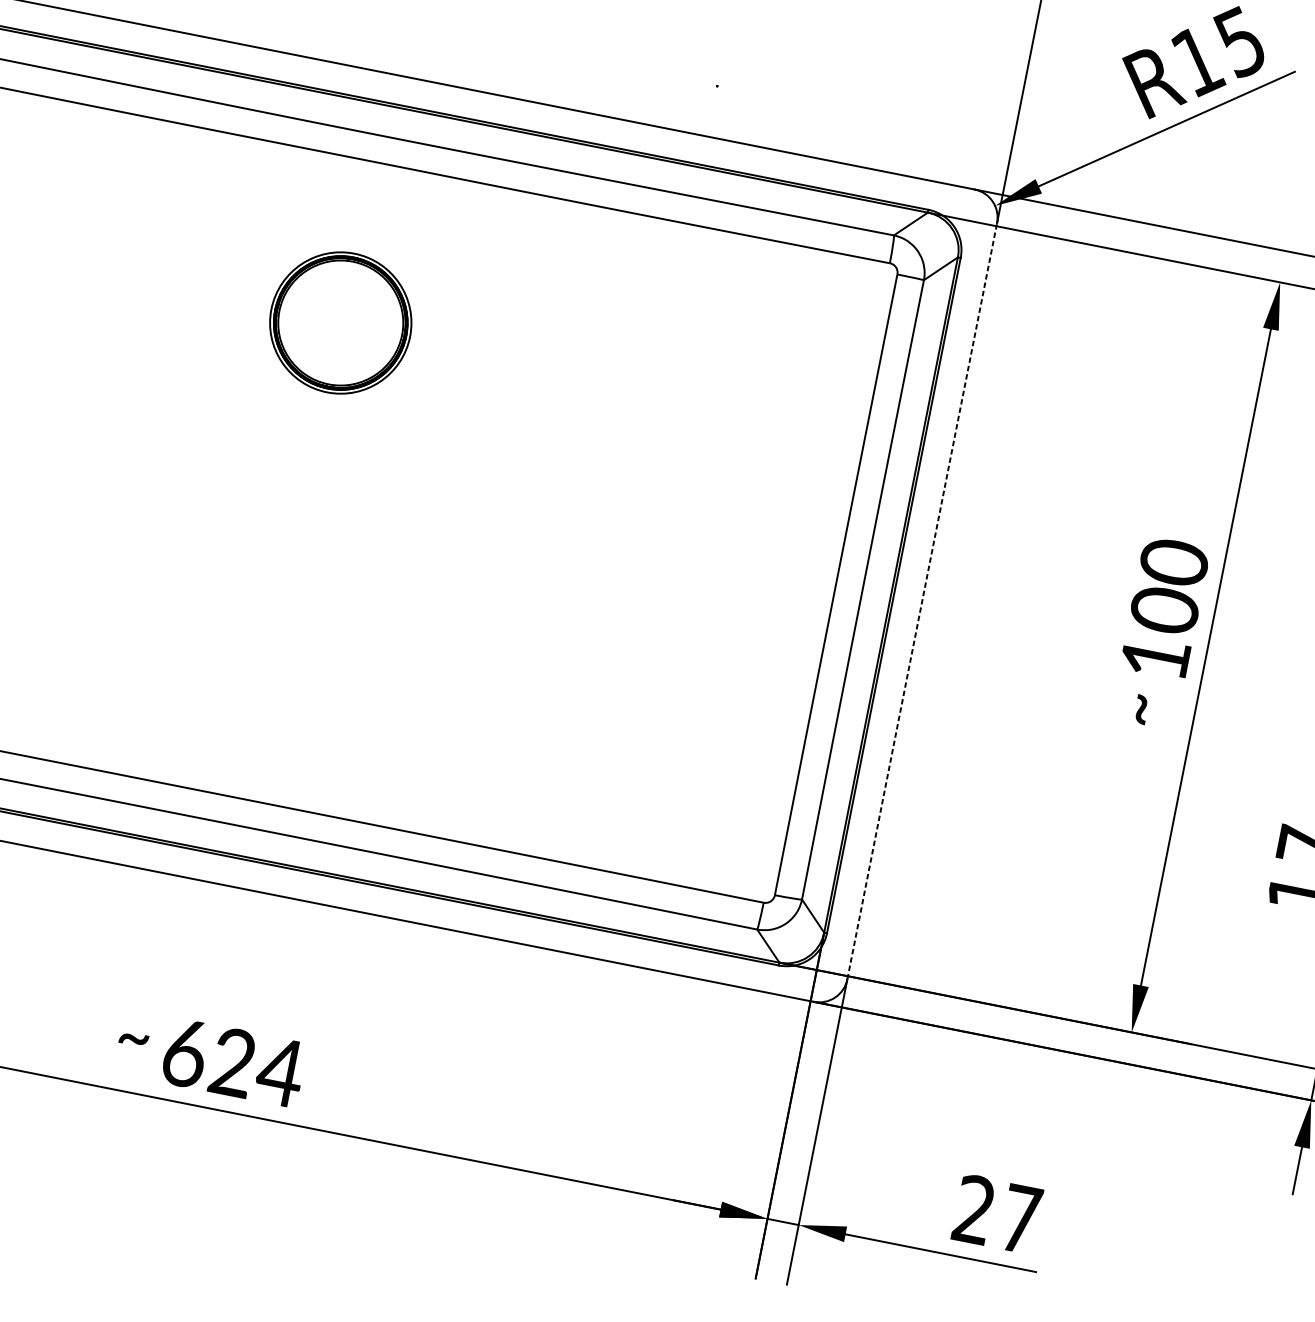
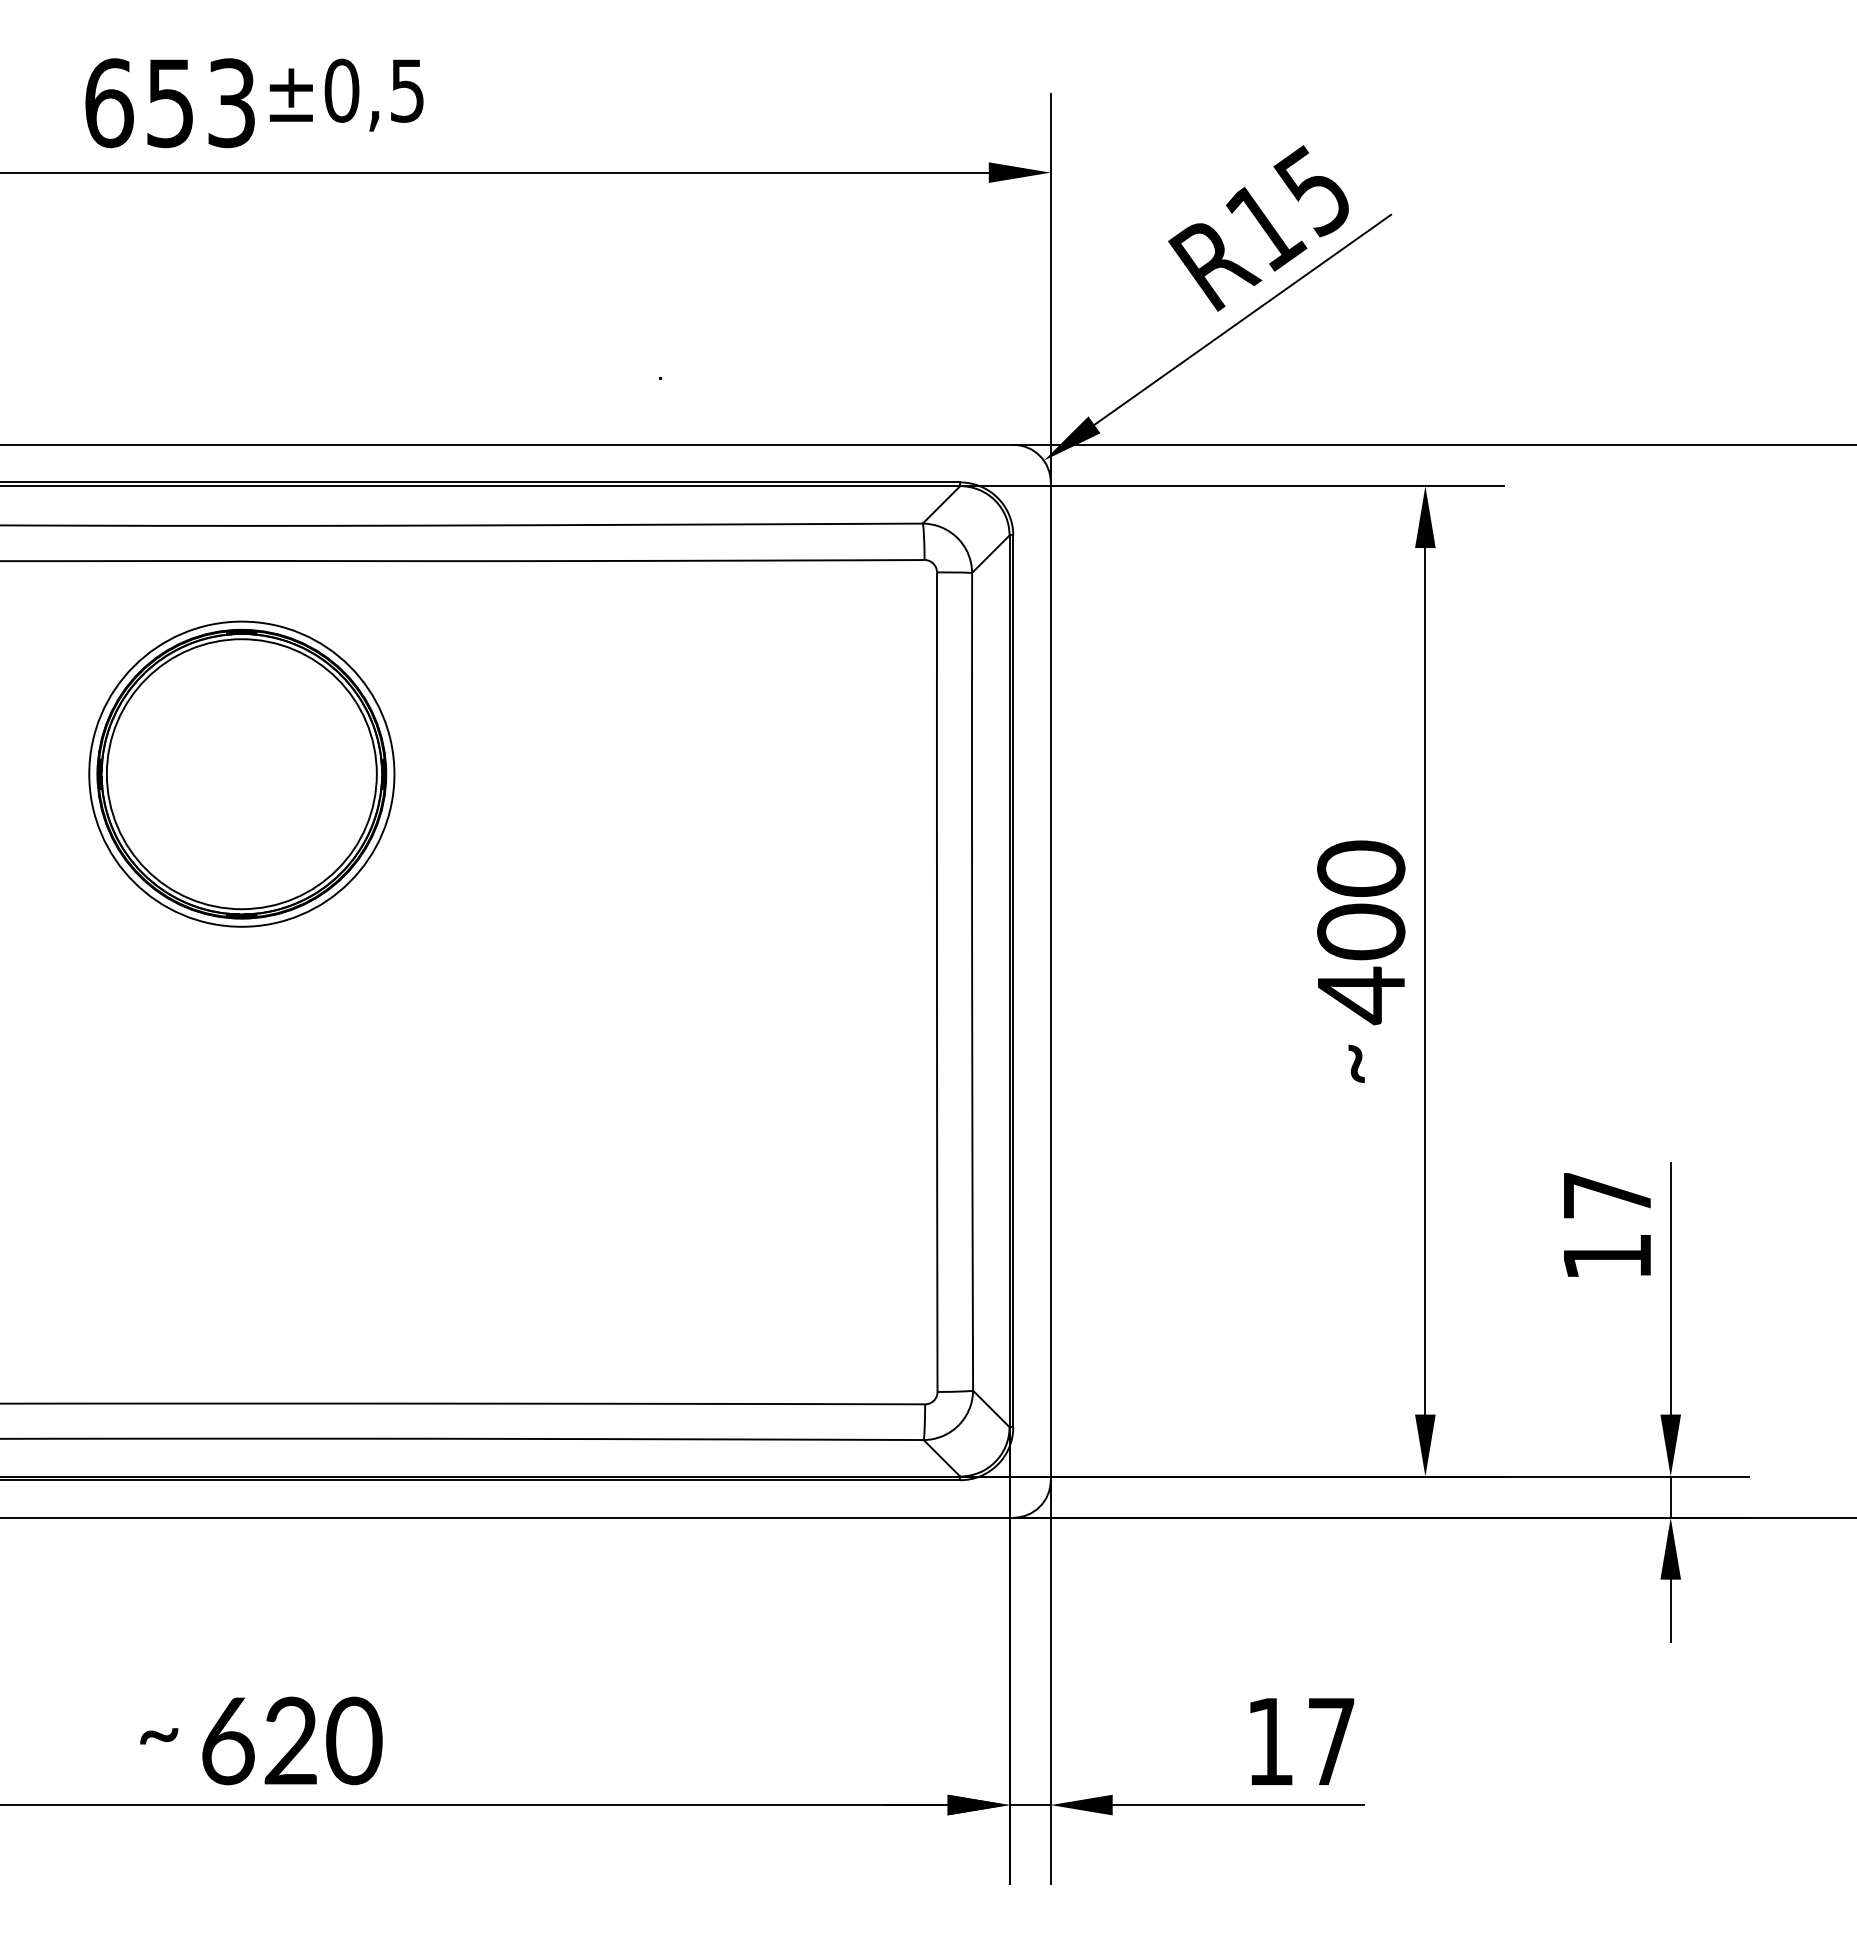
part: (340, 322) -> (241, 773), size x1.67
line: (922, 600) -> (1050, 980), dashed -> solid
text: (1154, 658) -> (1360, 995), 100 -> 400
text: (280, 1071) -> (353, 1740), 624 -> 620
text: (974, 1208) -> (1269, 1740), 27 -> 17

